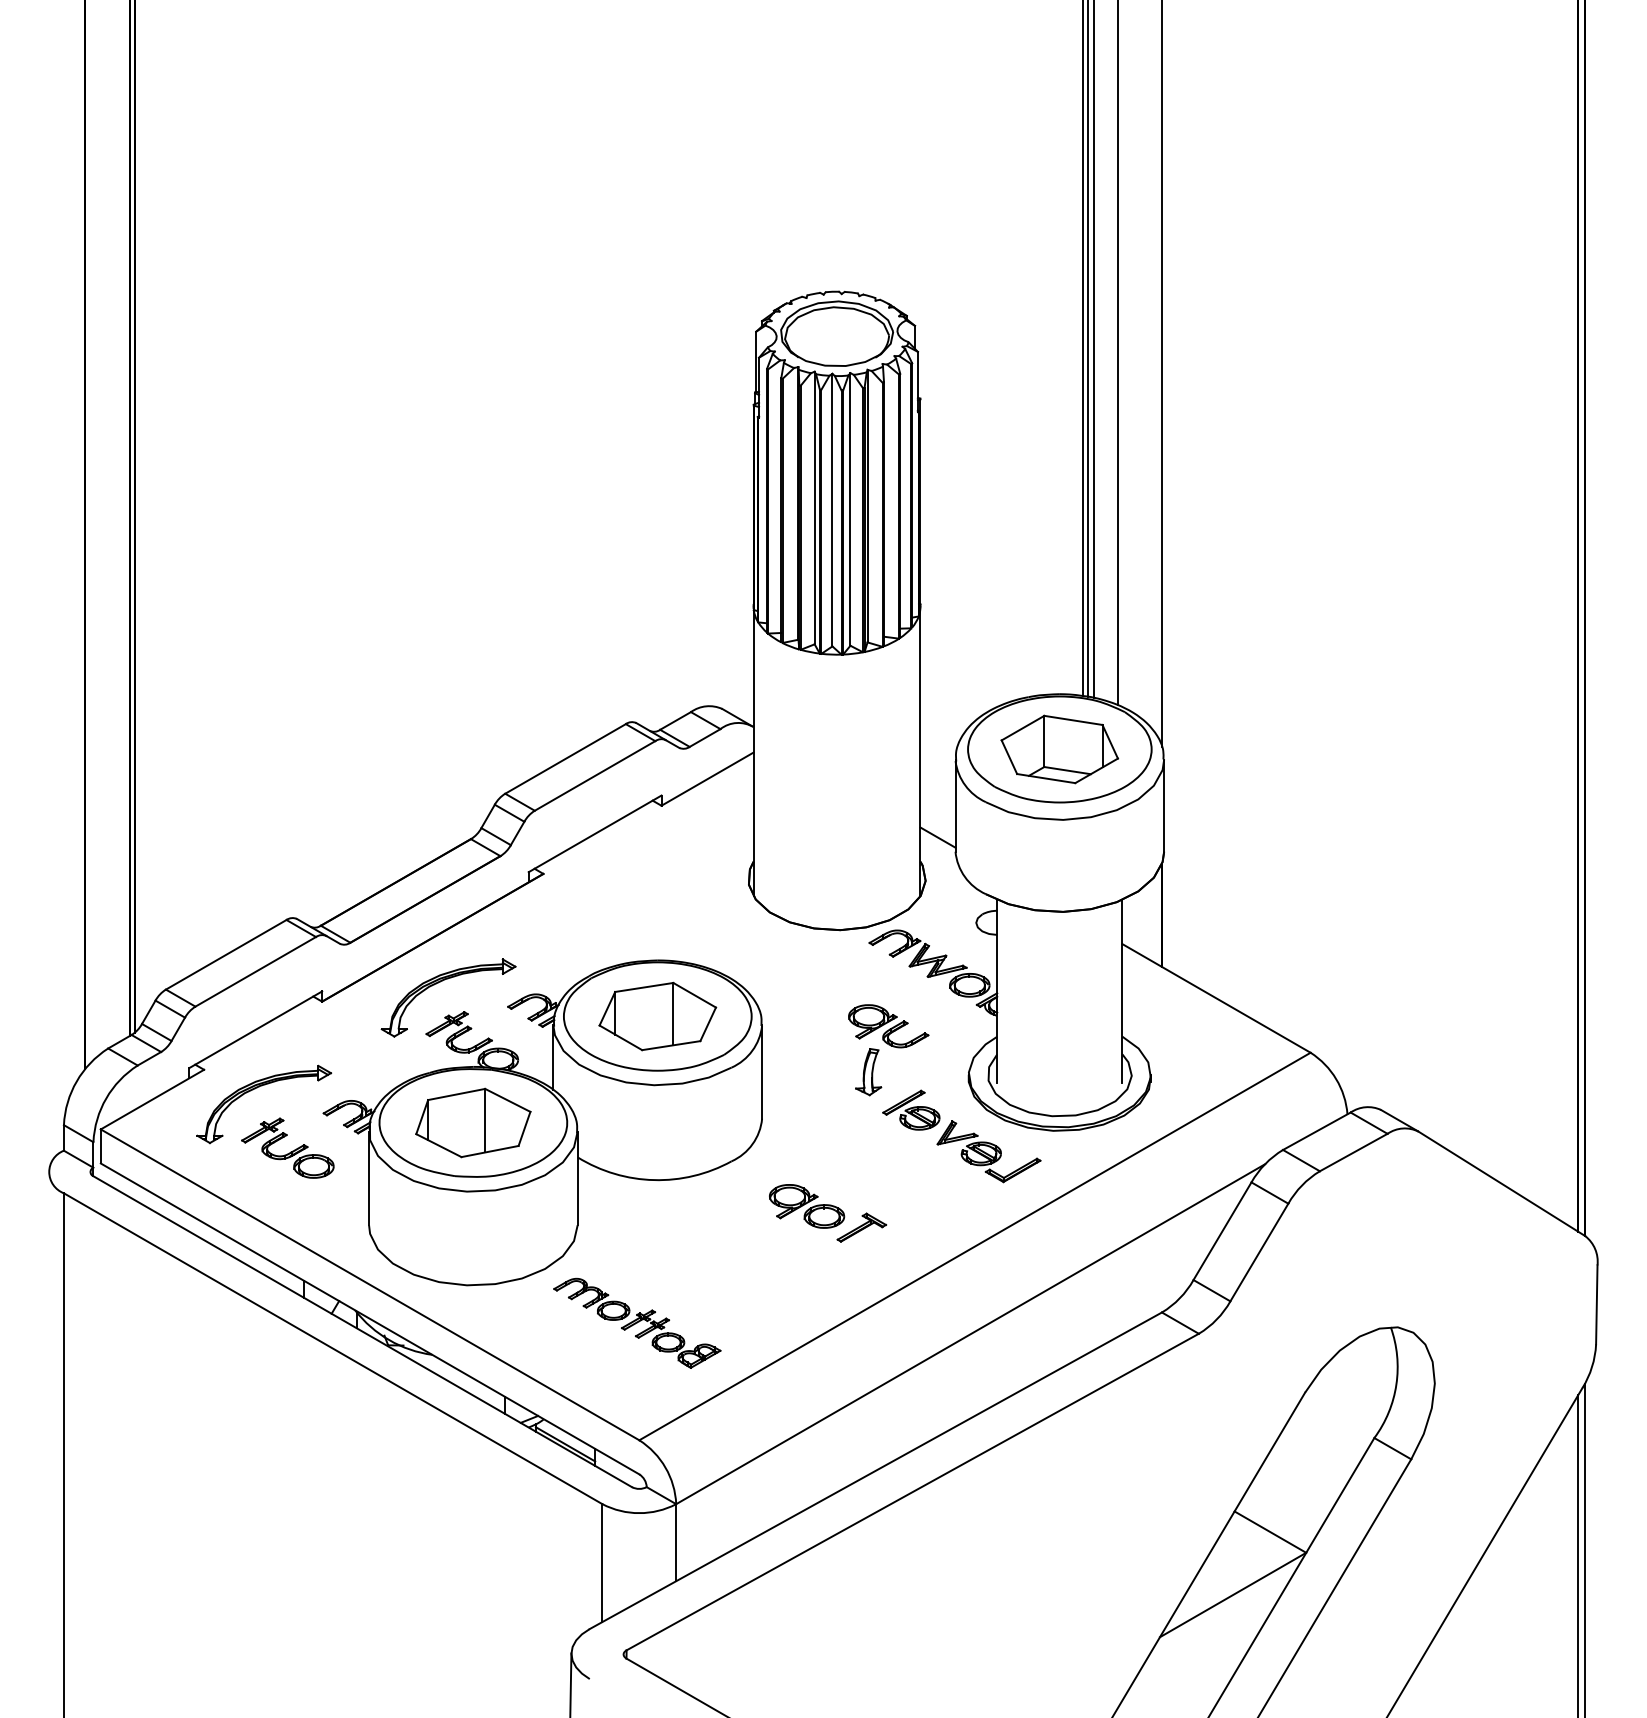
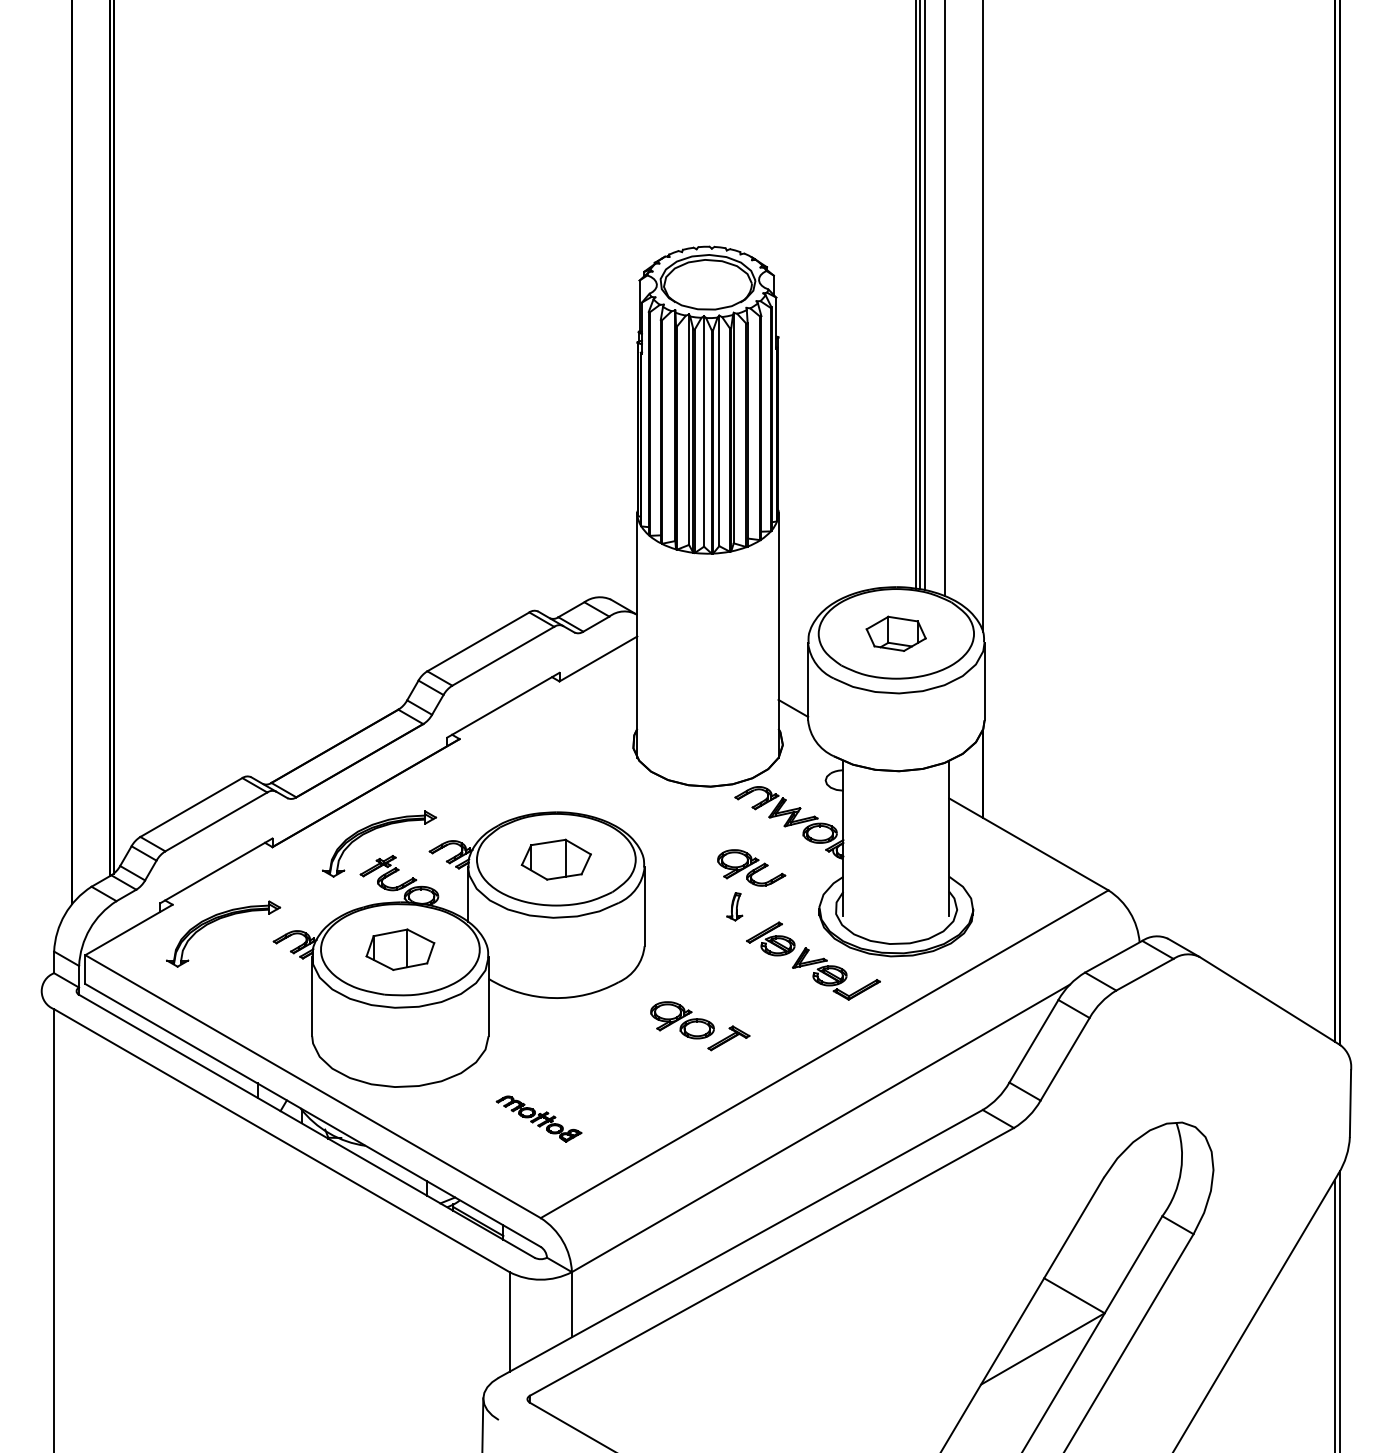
part: (1059, 749) -> (896, 633), size x0.6
part: (657, 1016) -> (556, 859), size x0.7
part: (868, 1072) -> (734, 907), size x0.7
part: (473, 1122) -> (400, 949), size x0.7
part: (287, 1147) -> (243, 970), removed
part: (637, 1322) -> (539, 1118), size x0.6

